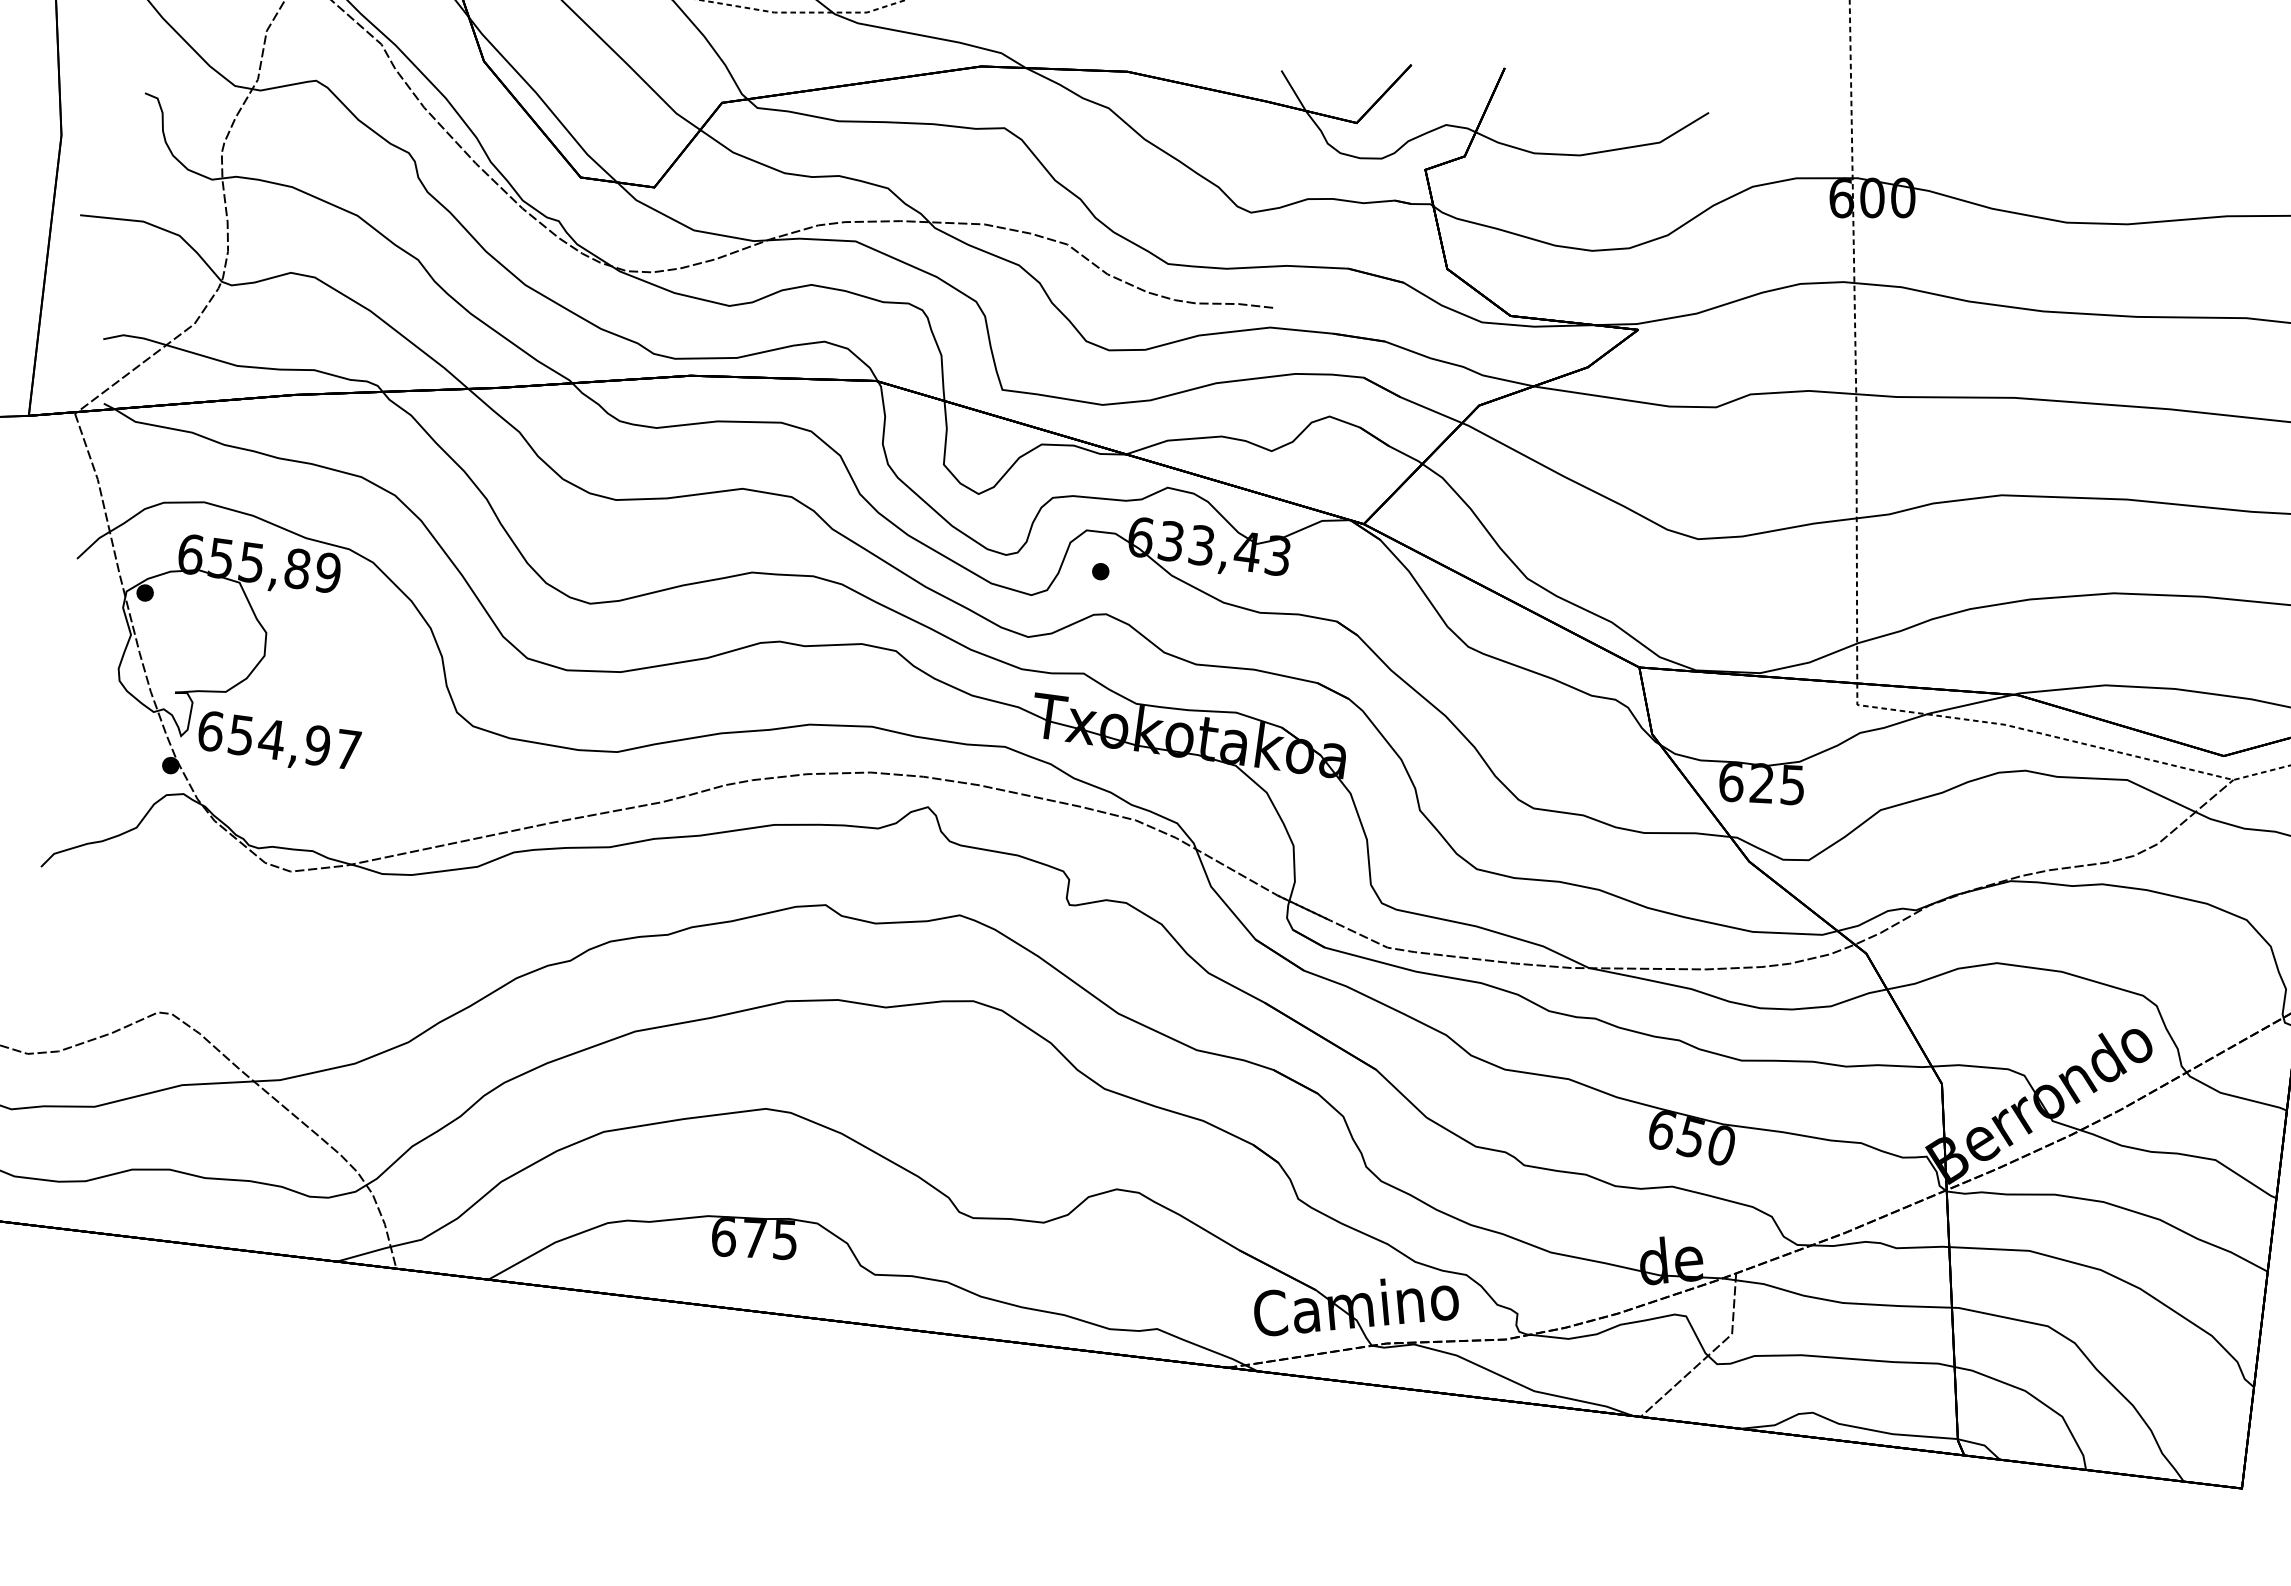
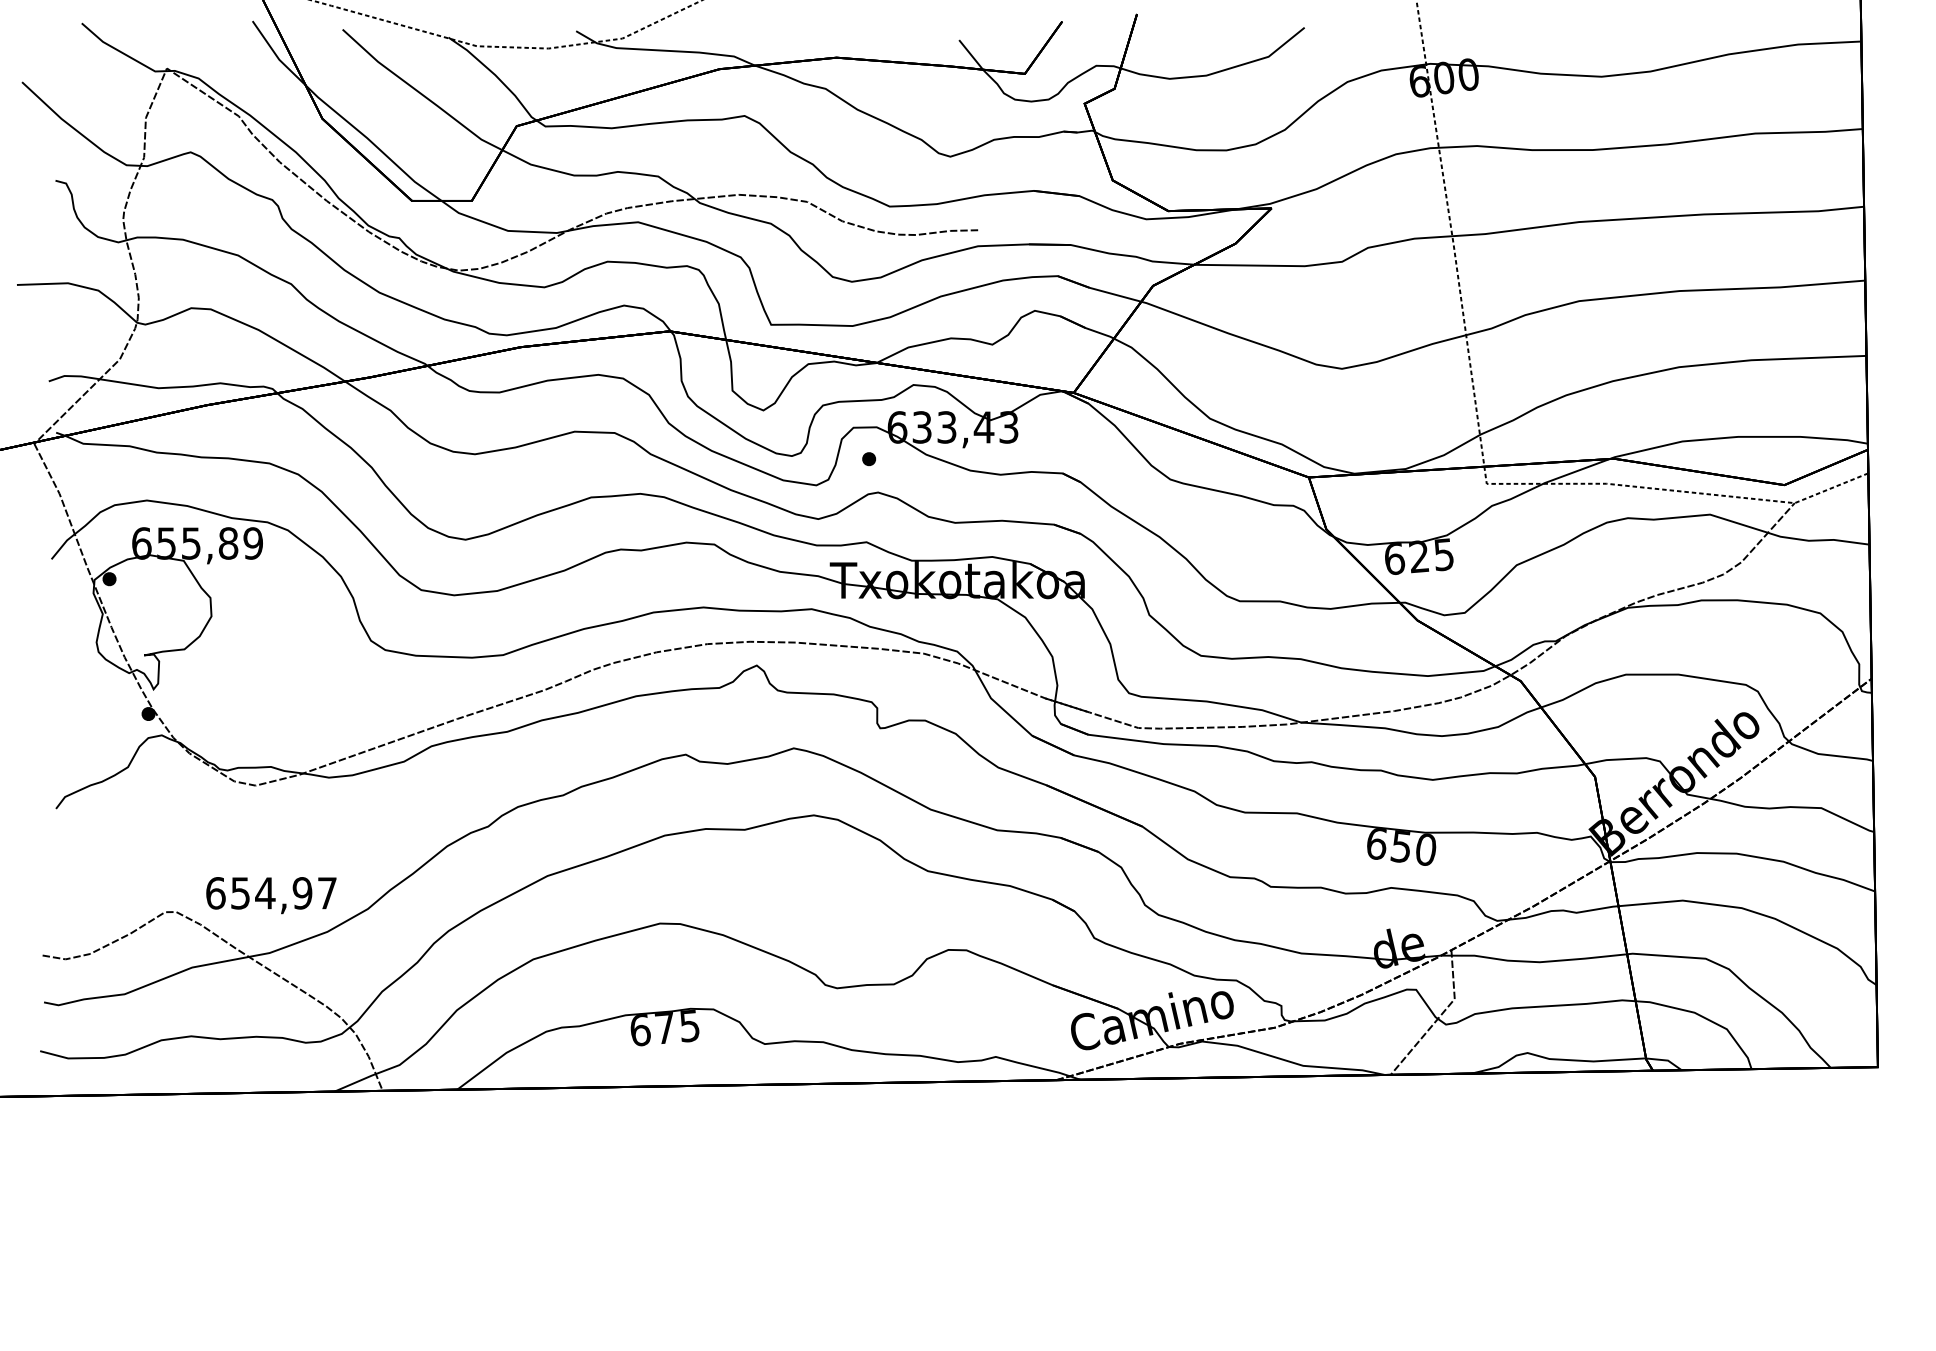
text: (279, 743) -> (271, 895), moved

